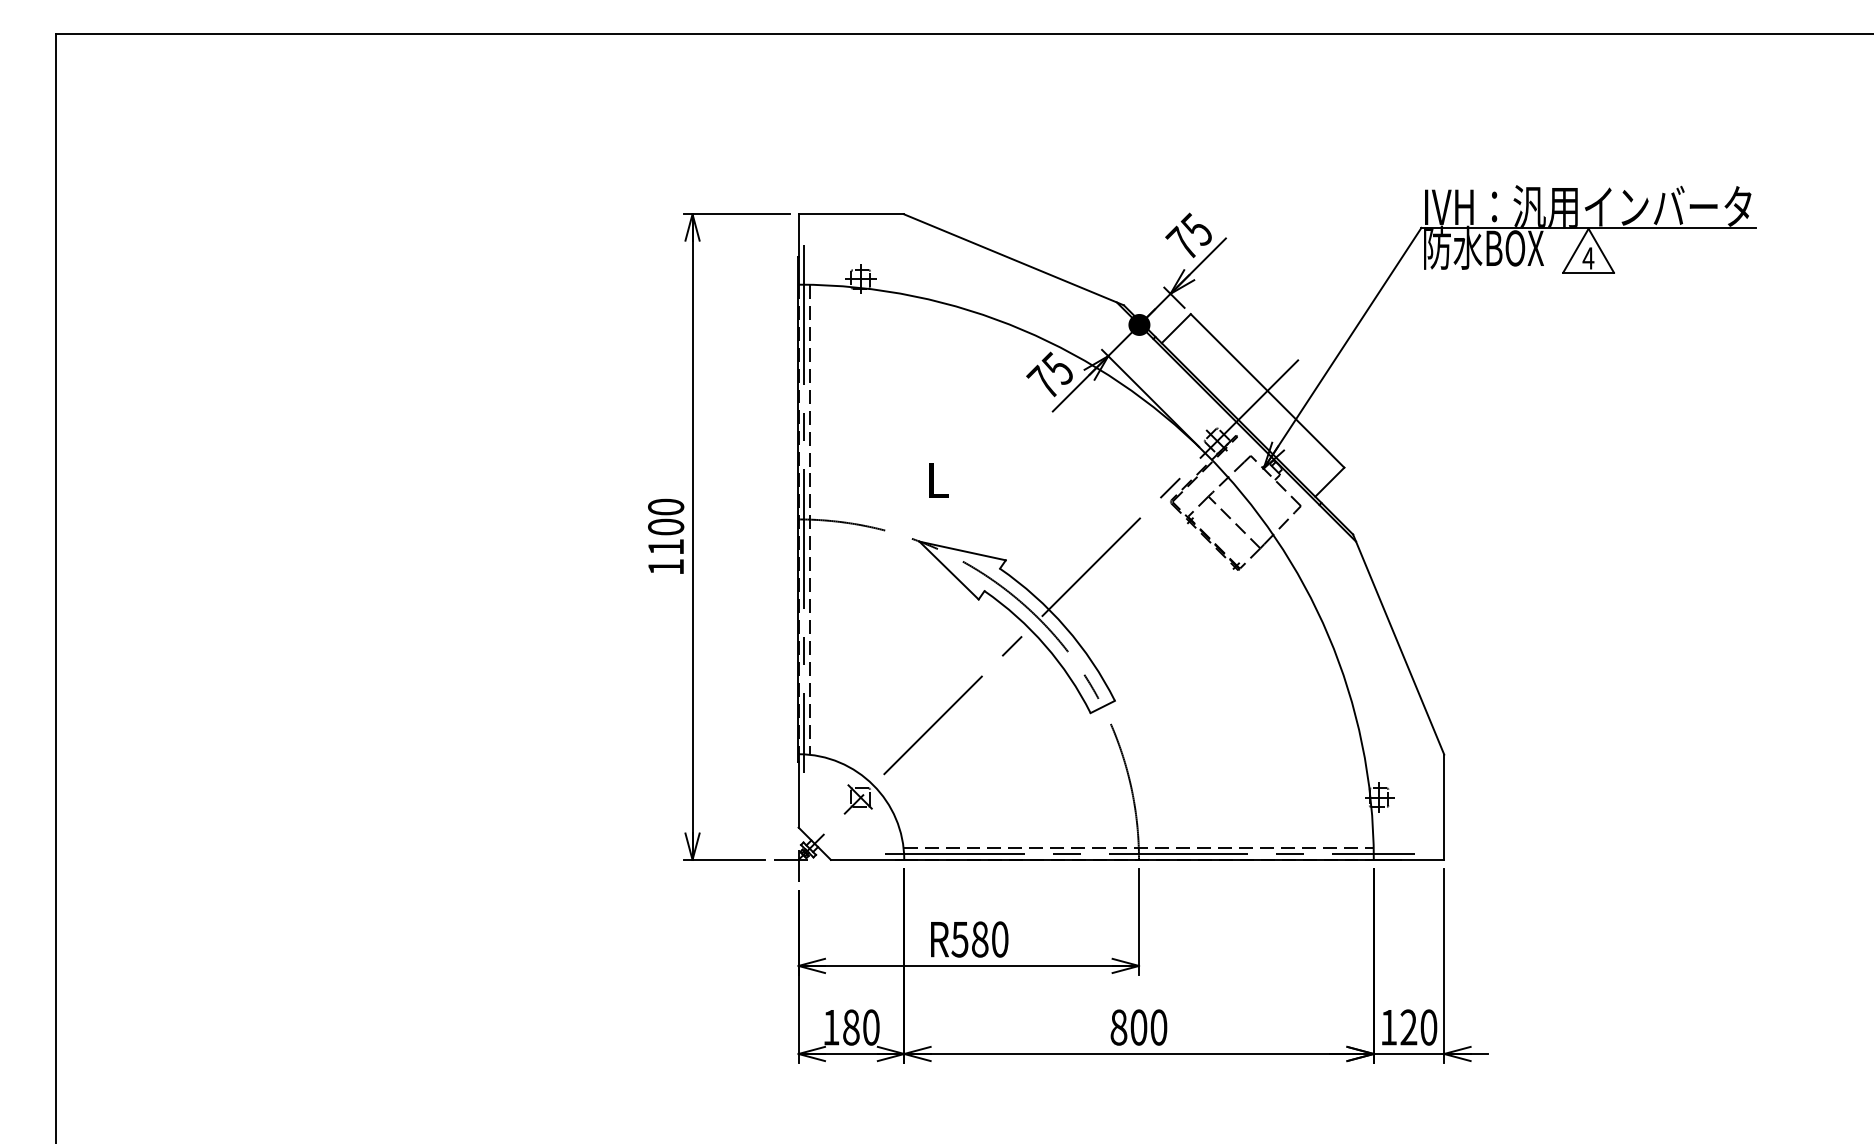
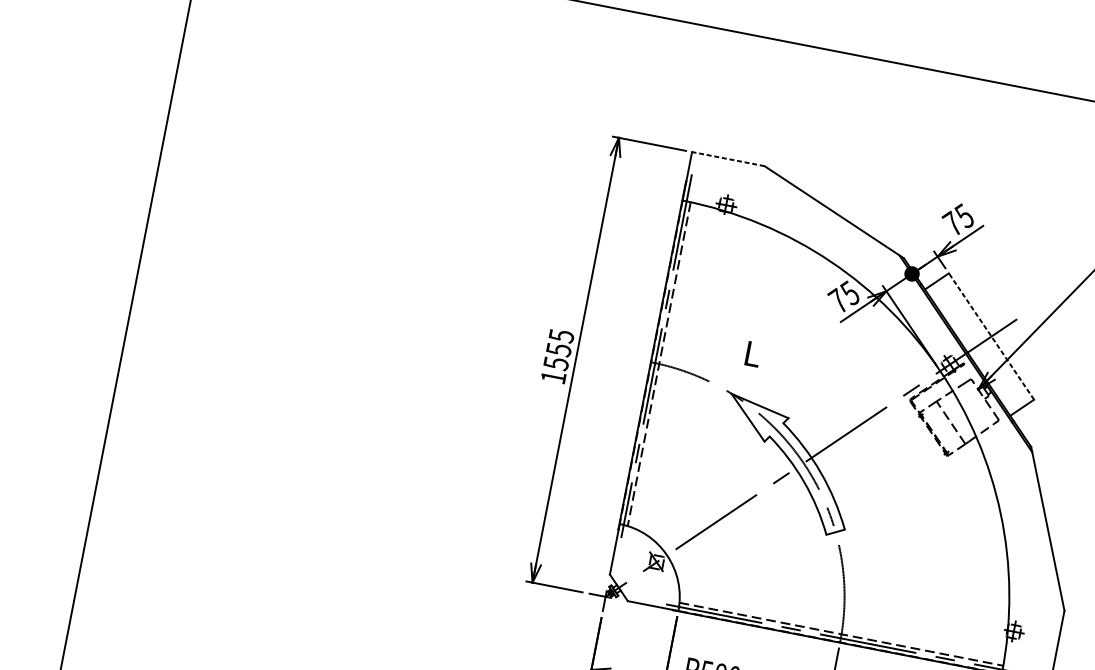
line: (851, 214) -> (728, 159), solid -> dashed
line: (1267, 390) -> (991, 336), solid -> dashed
text: (666, 526) -> (559, 349), 1100 -> 1555

